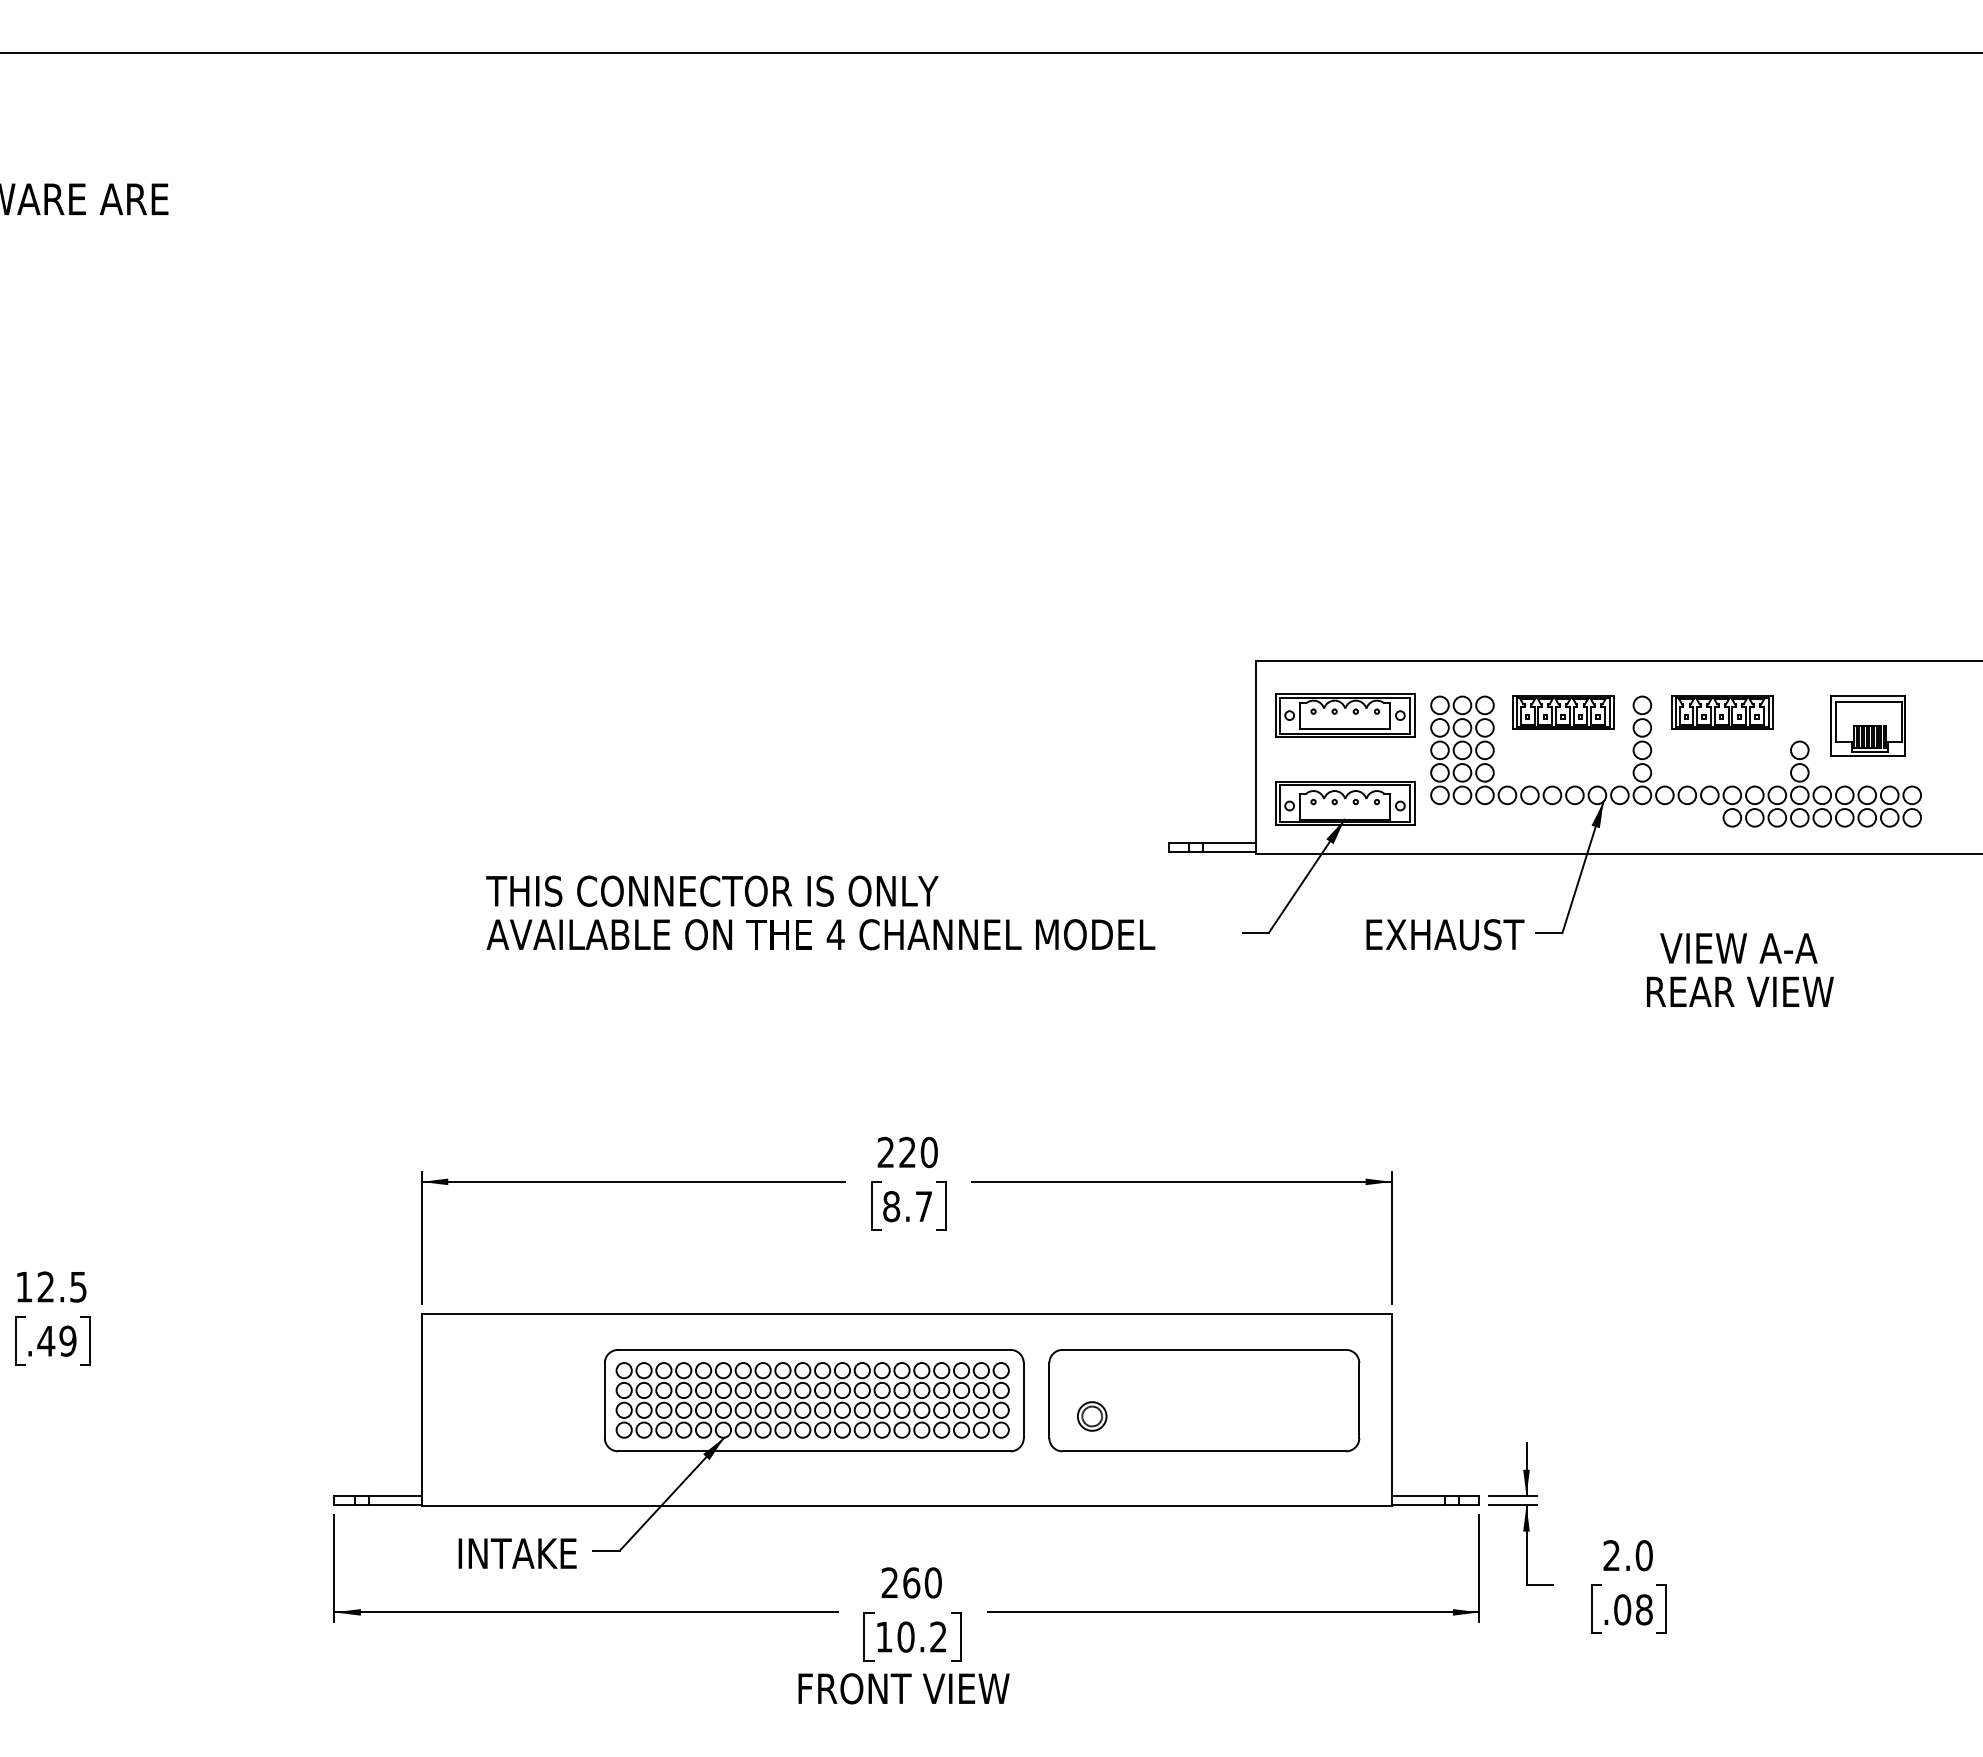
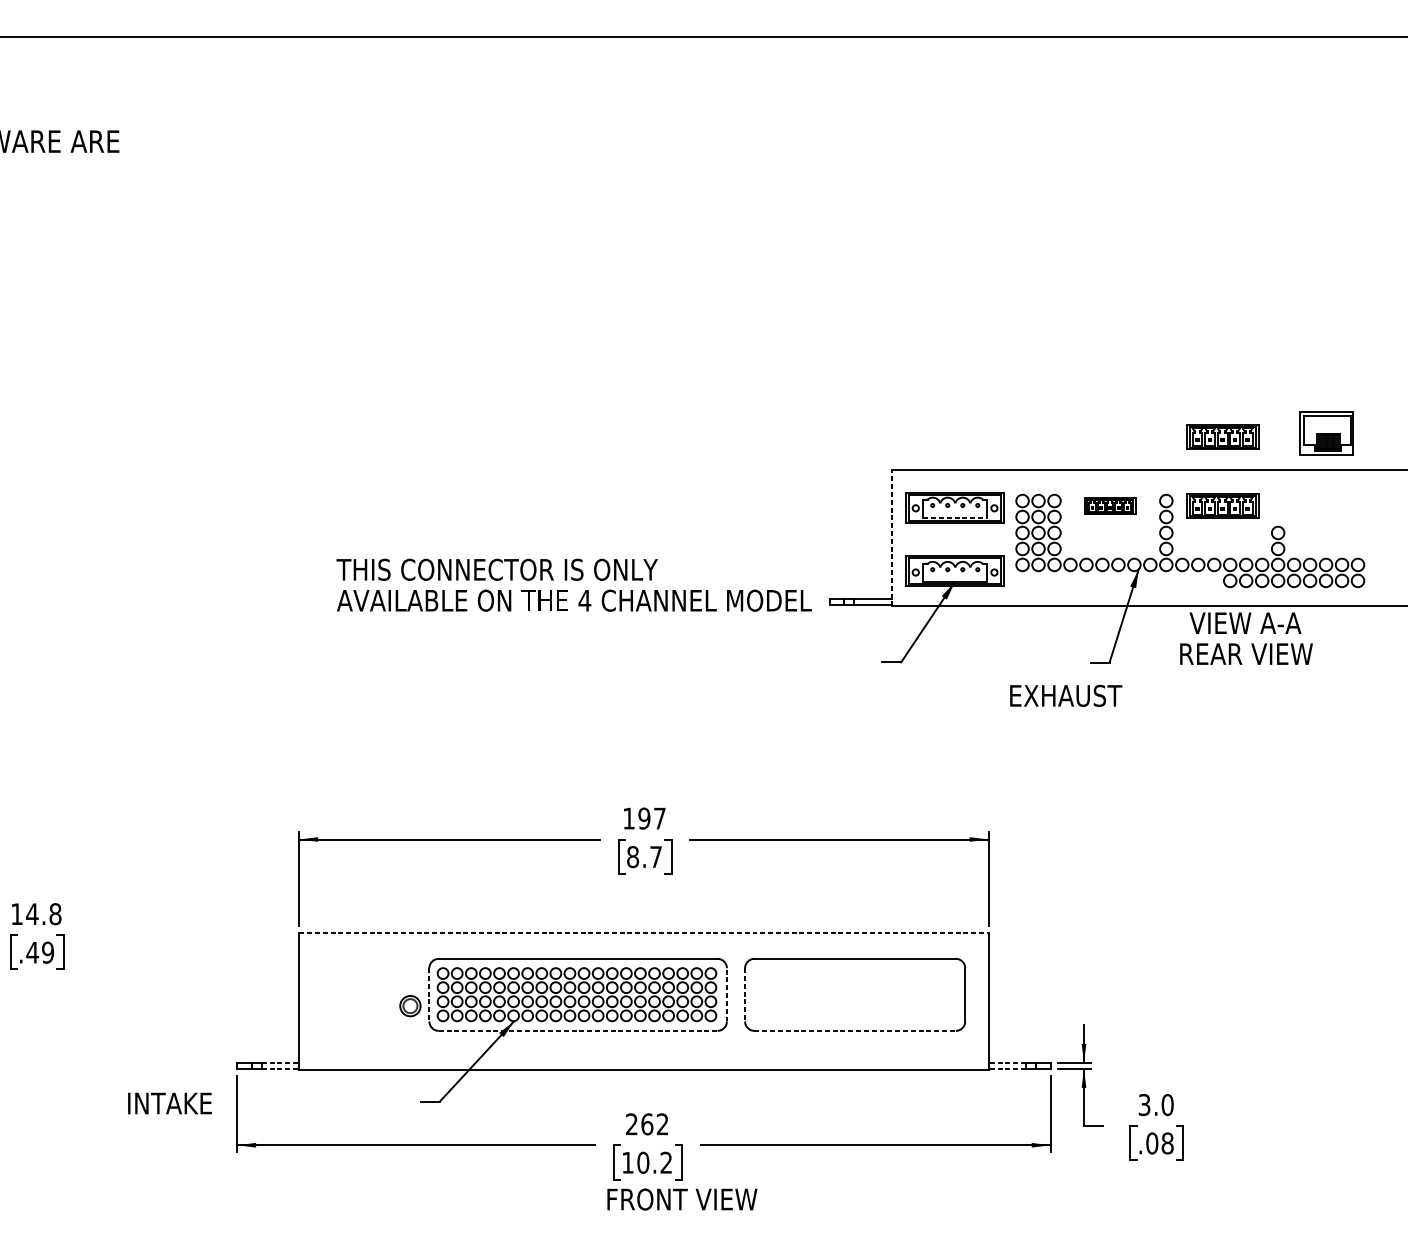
part: (1722, 615) -> (1223, 437), added
part: (1563, 712) -> (1110, 506), size x0.7
part: (1867, 725) -> (1326, 432), moved
line: (1345, 729) -> (955, 518), solid -> dashed
line: (1255, 756) -> (891, 537), solid -> dashed
text: (820, 912) -> (574, 584), moved
text: (1445, 934) -> (1066, 695), moved
text: (1740, 969) -> (1246, 638), moved
text: (907, 1152) -> (644, 818), 220 -> 197
text: (61, 1286) -> (43, 913), 12.5 -> 14.8
line: (907, 1314) -> (644, 933), solid -> dashed
line: (1023, 1400) -> (726, 994), solid -> dashed
line: (604, 1401) -> (429, 995), solid -> dashed
line: (1049, 1401) -> (745, 995), solid -> dashed
part: (1092, 1416) -> (410, 1006), moved
line: (814, 1451) -> (578, 1031), solid -> dashed
line: (1204, 1451) -> (855, 1031), solid -> dashed
line: (395, 1496) -> (280, 1062), solid -> dashed
line: (1418, 1496) -> (1007, 1062), solid -> dashed
line: (395, 1505) -> (280, 1069), solid -> dashed
line: (1418, 1505) -> (1007, 1069), solid -> dashed
text: (517, 1553) -> (169, 1103), moved
text: (1611, 1555) -> (1144, 1104), 2.0 -> 3.0
text: (932, 1582) -> (662, 1124), 260 -> 262
text: (903, 1688) -> (681, 1199), moved

